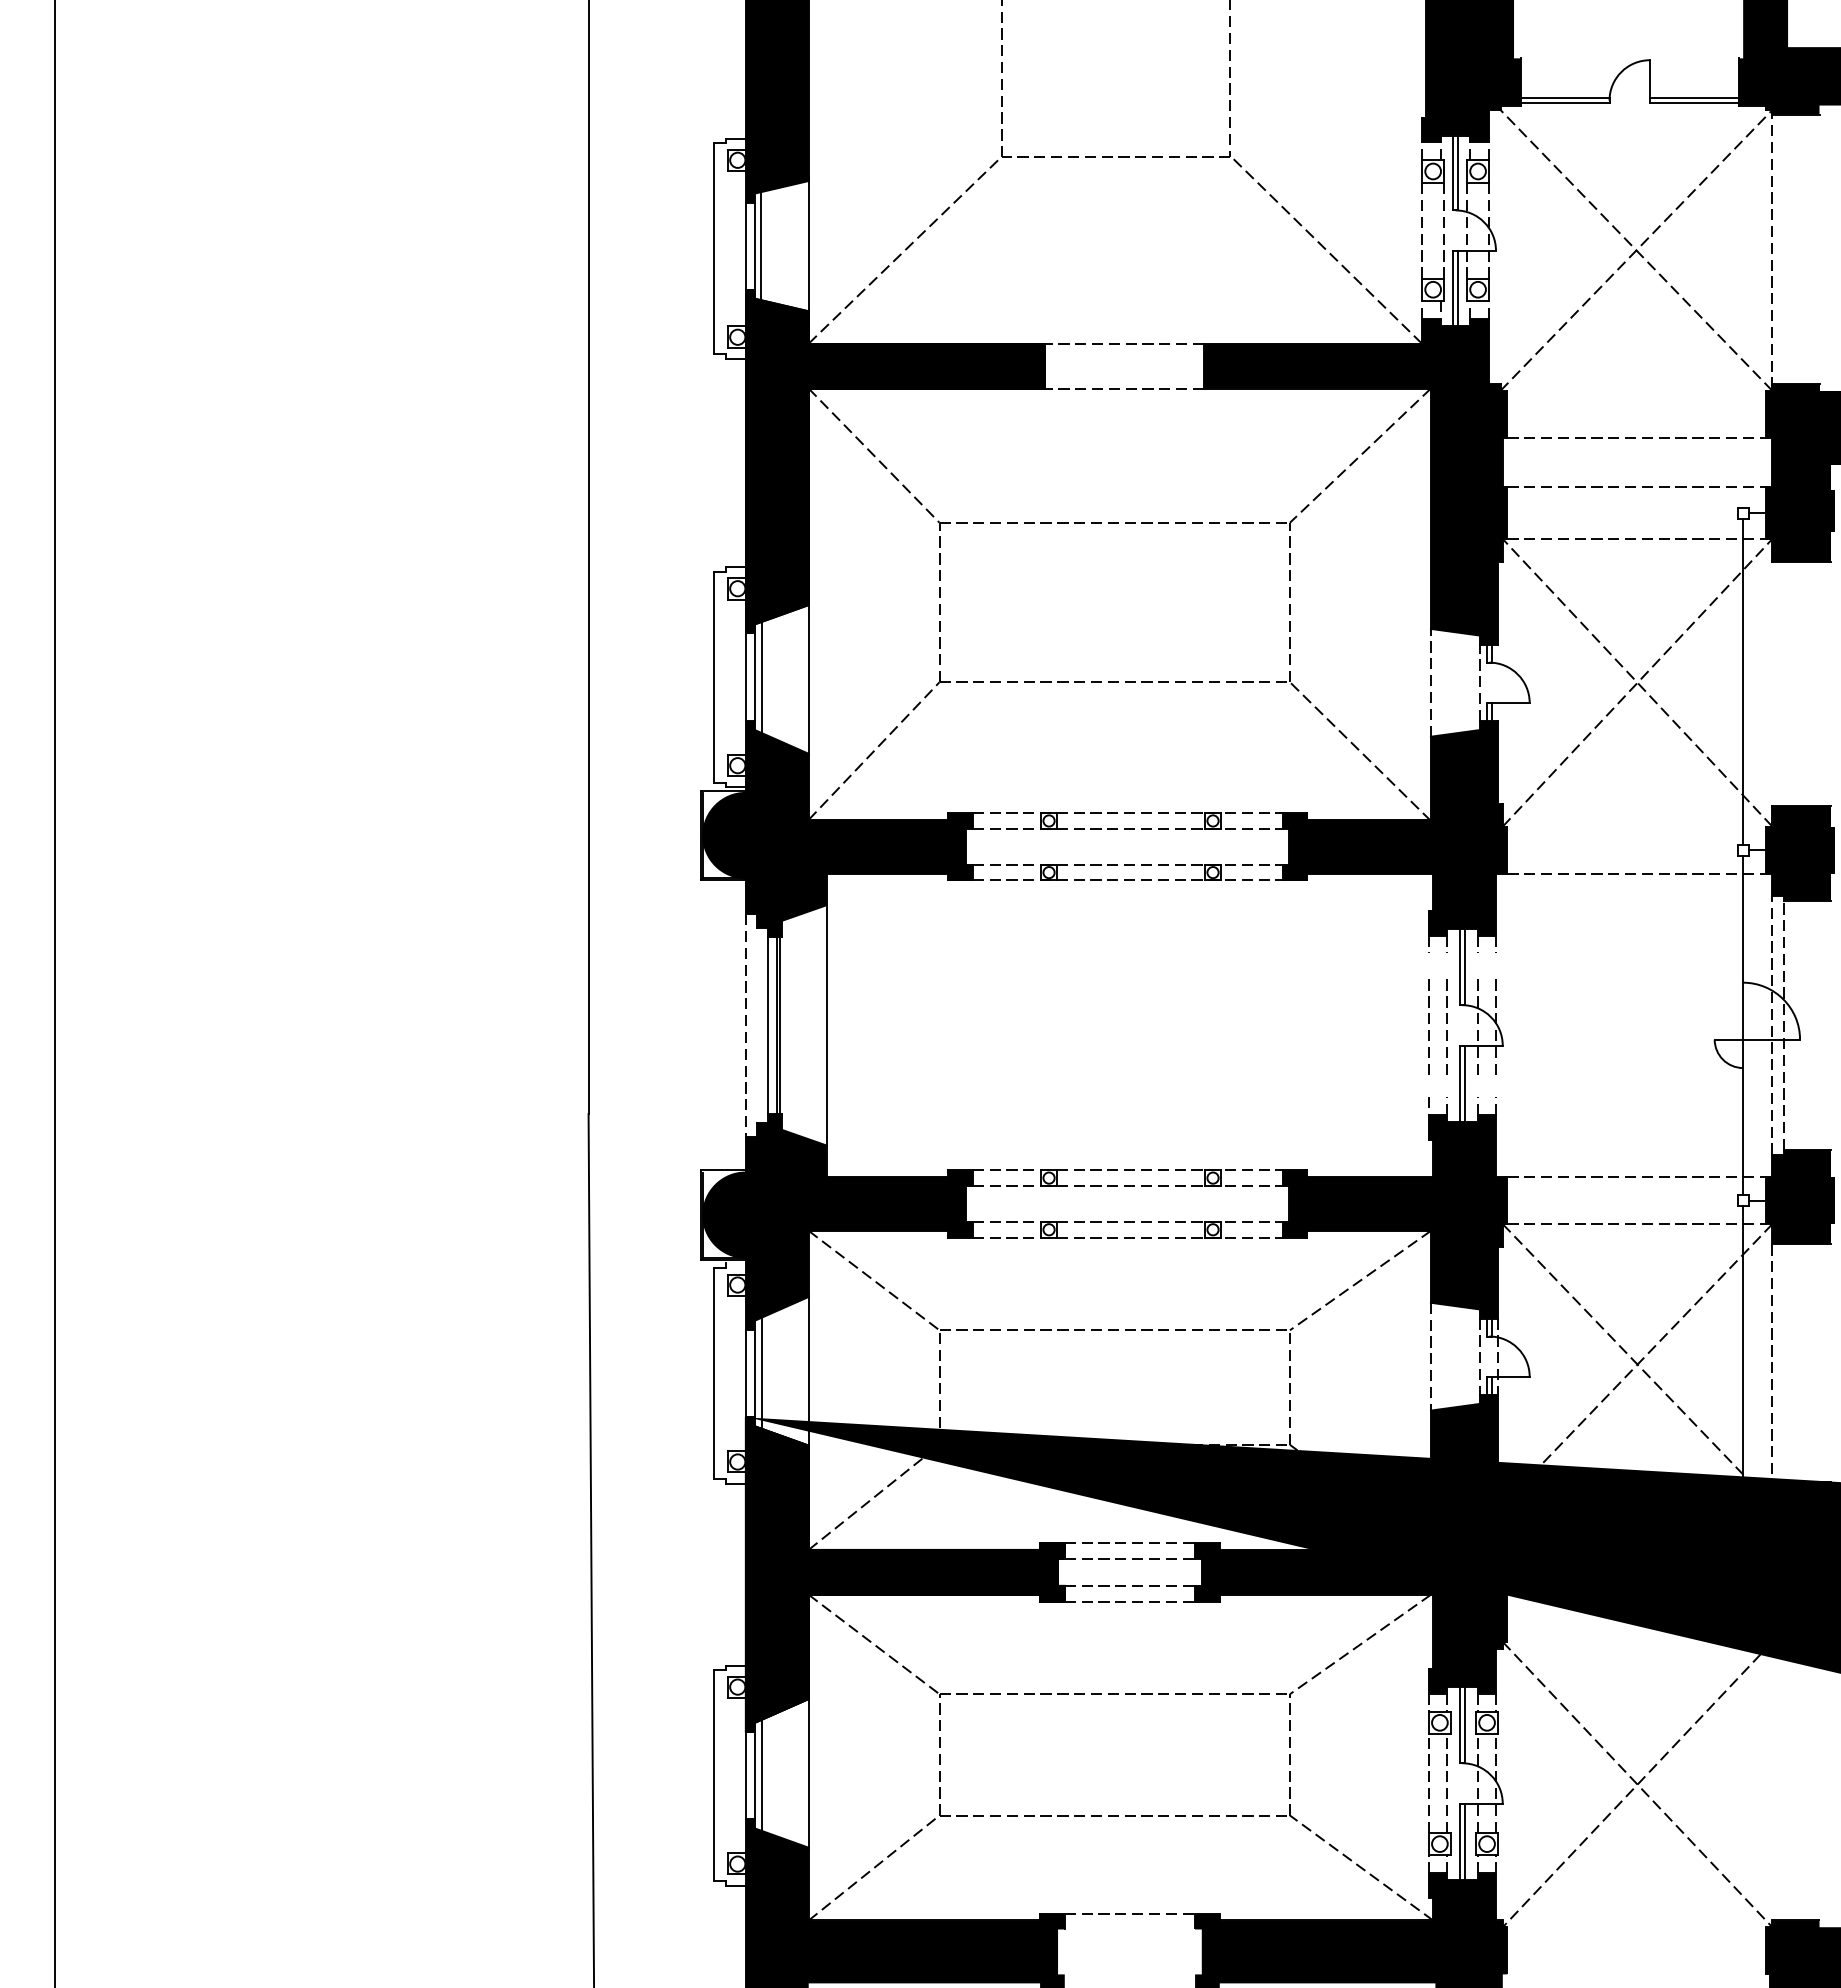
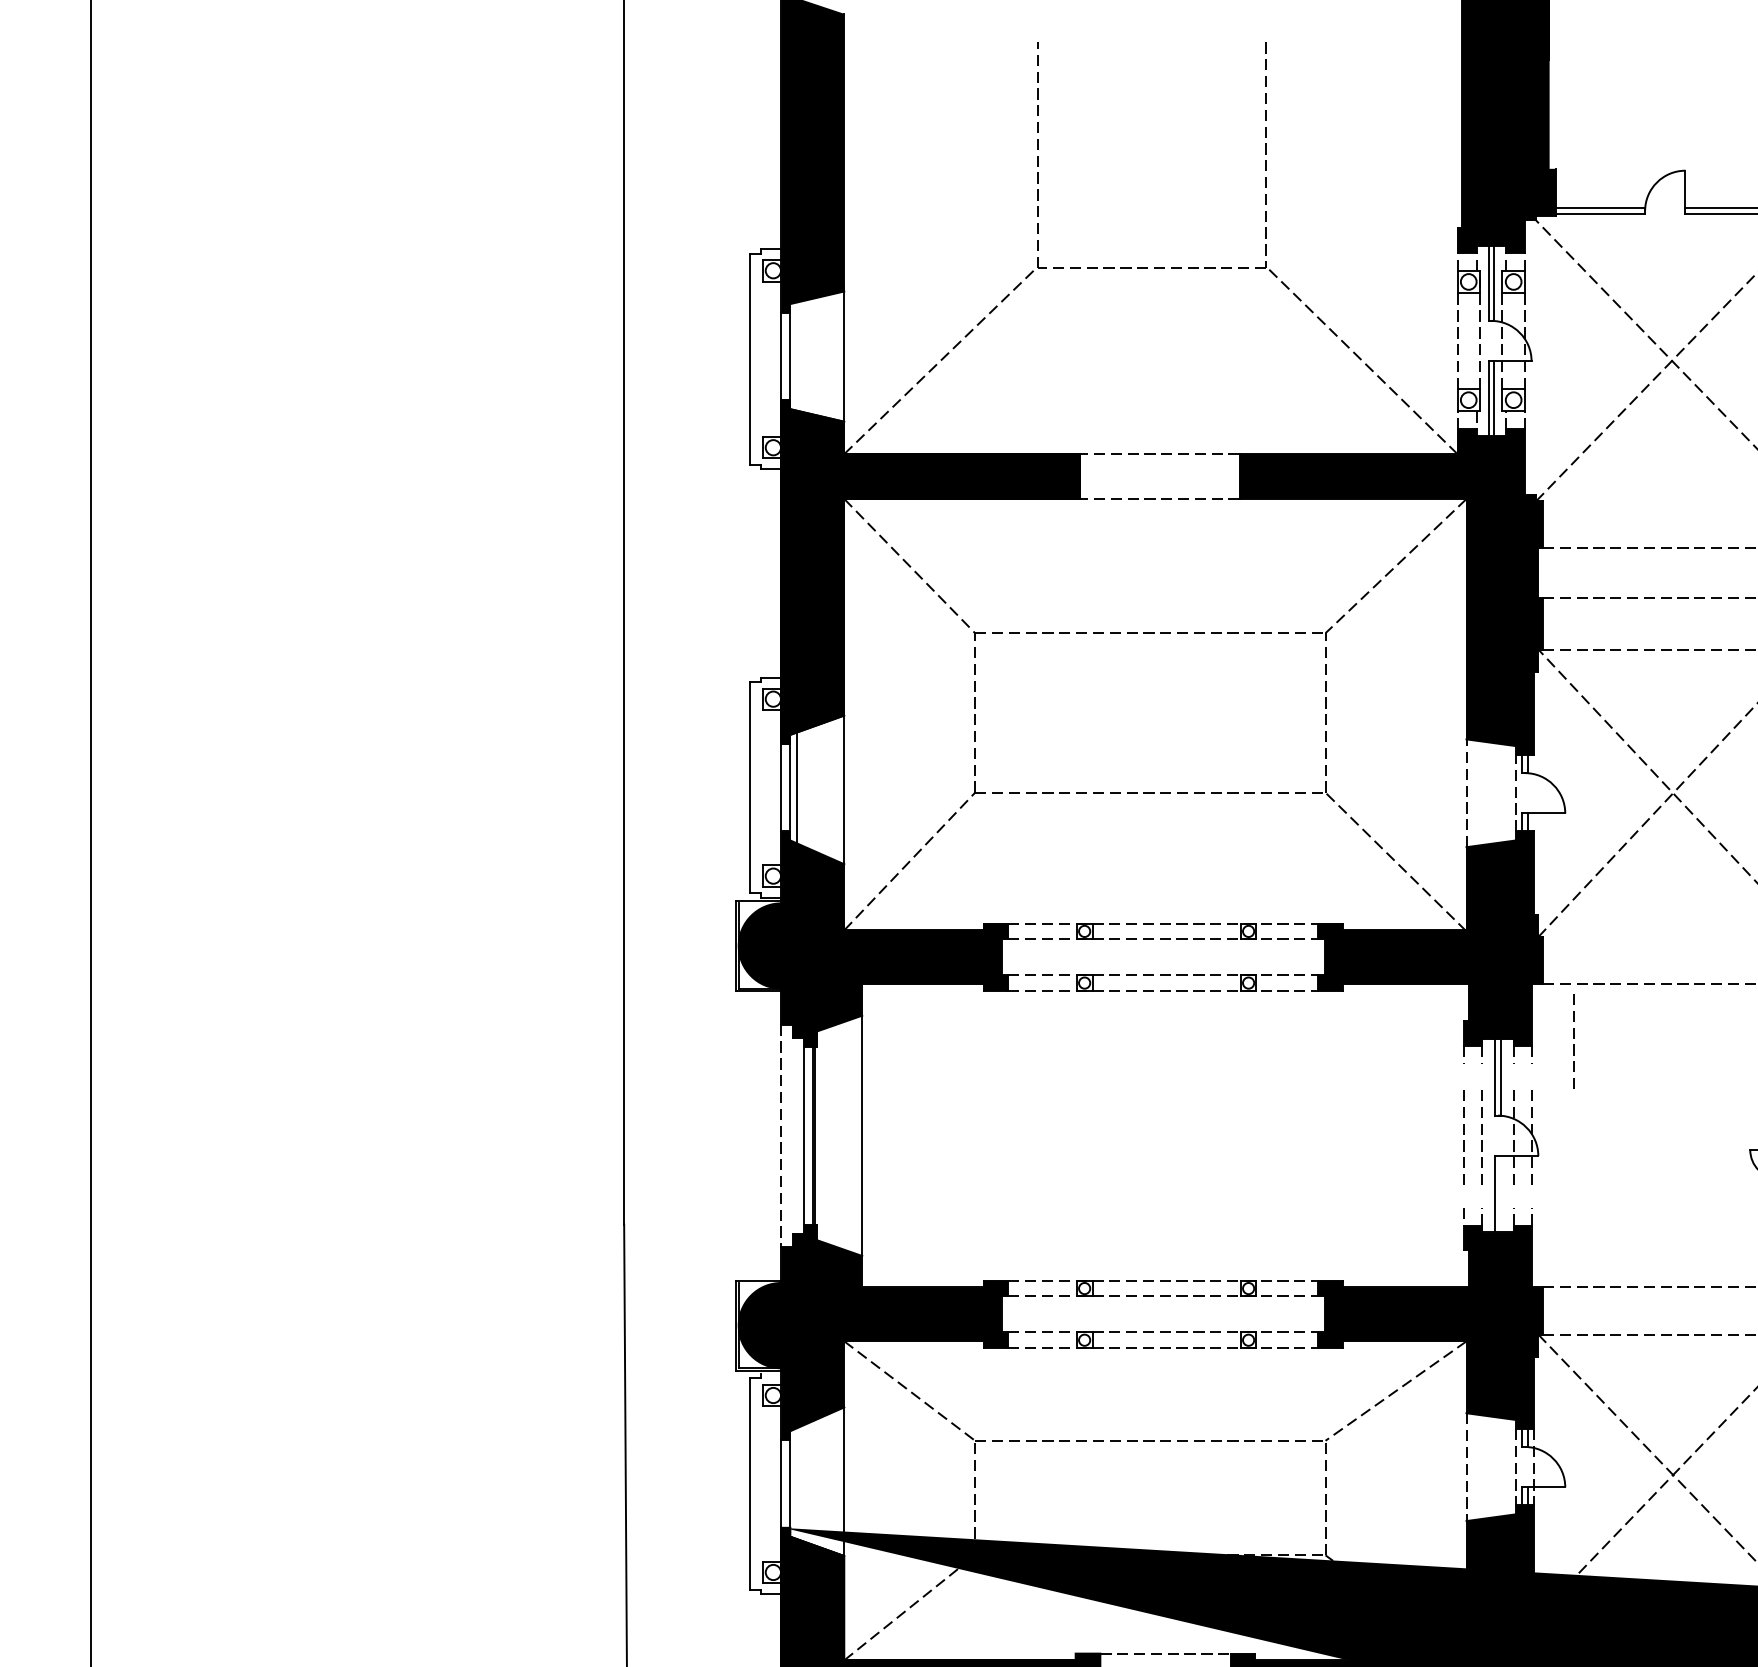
line: (760, 246) -> (796, 356), removed
line: (1538, 927) -> (1574, 1037), added
line: (1465, 1083) -> (1501, 1193), removed
line: (761, 1373) -> (797, 1483), removed

